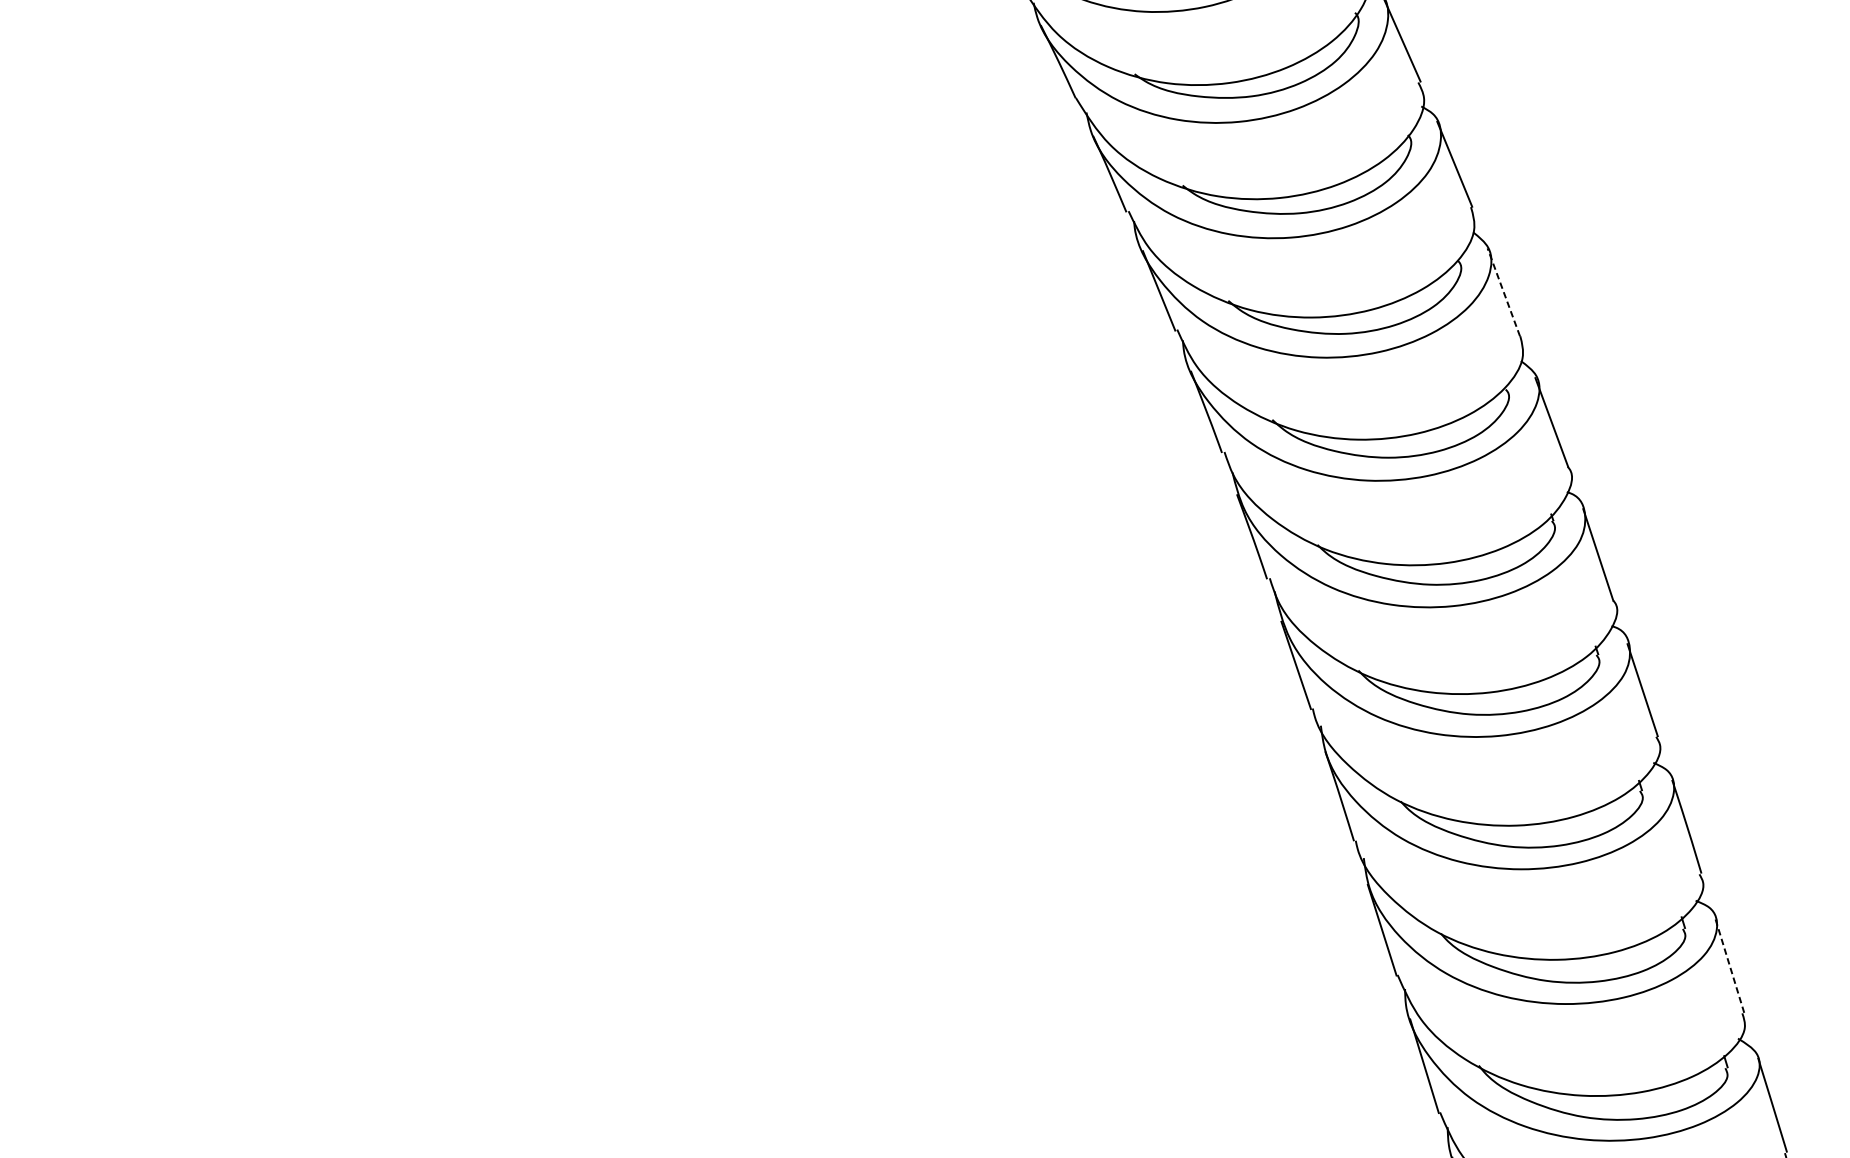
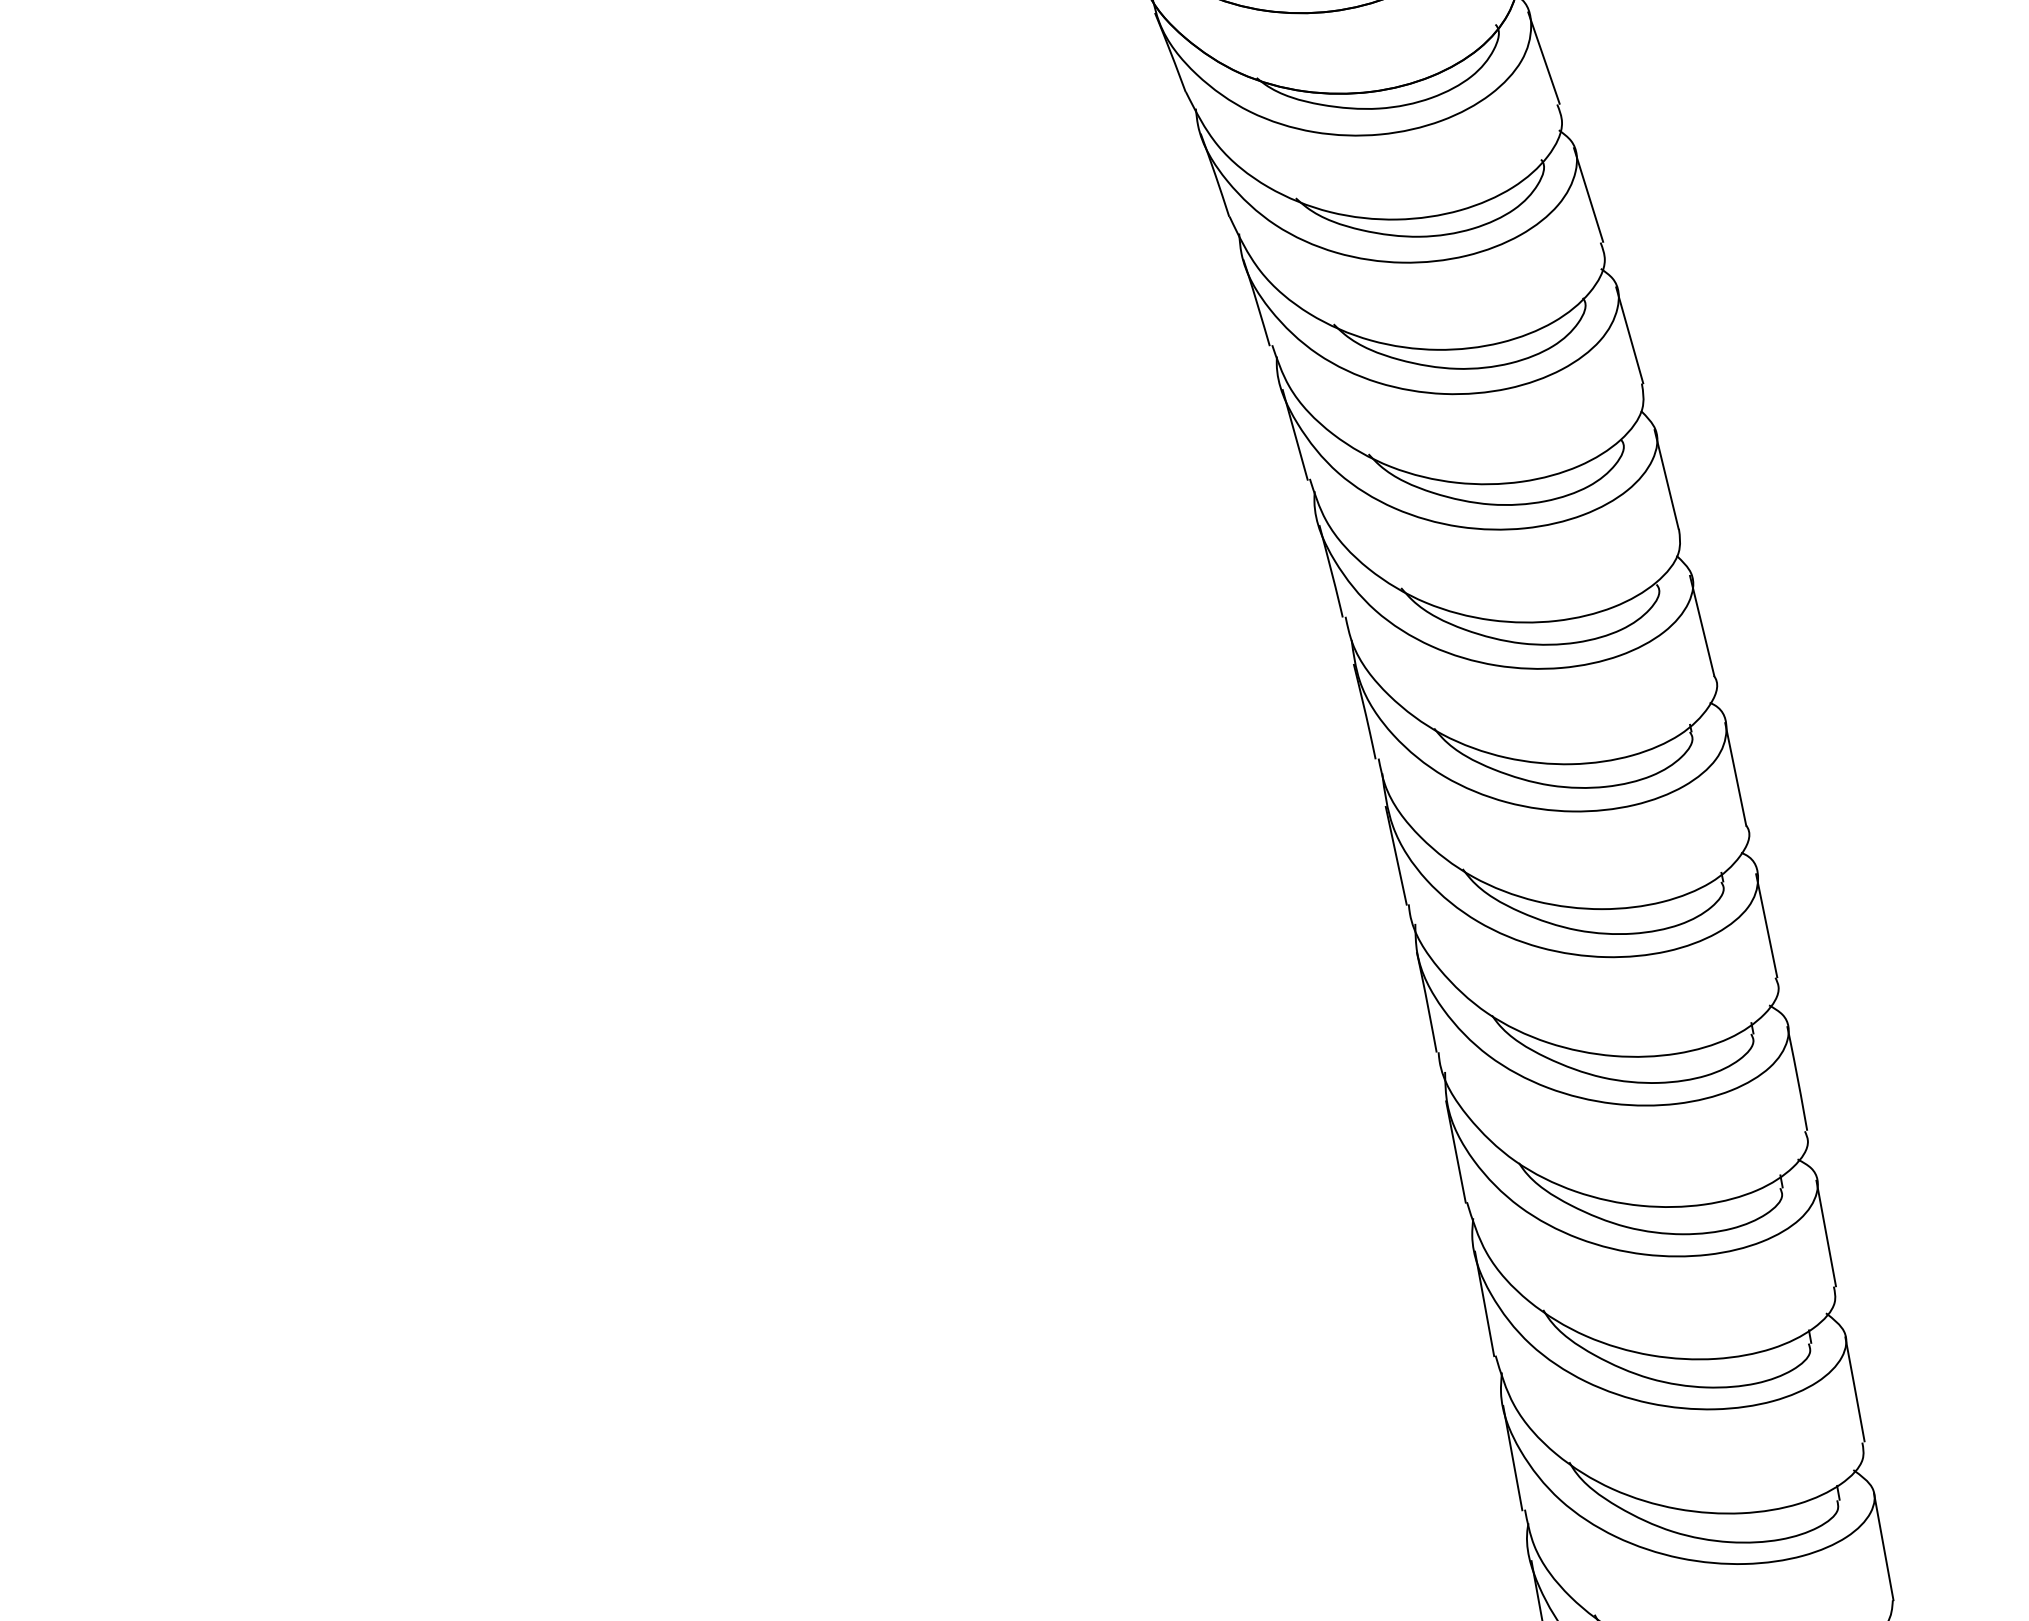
line: (1503, 292) -> (1666, 479), dashed -> solid
line: (1729, 965) -> (1826, 1233), dashed -> solid

